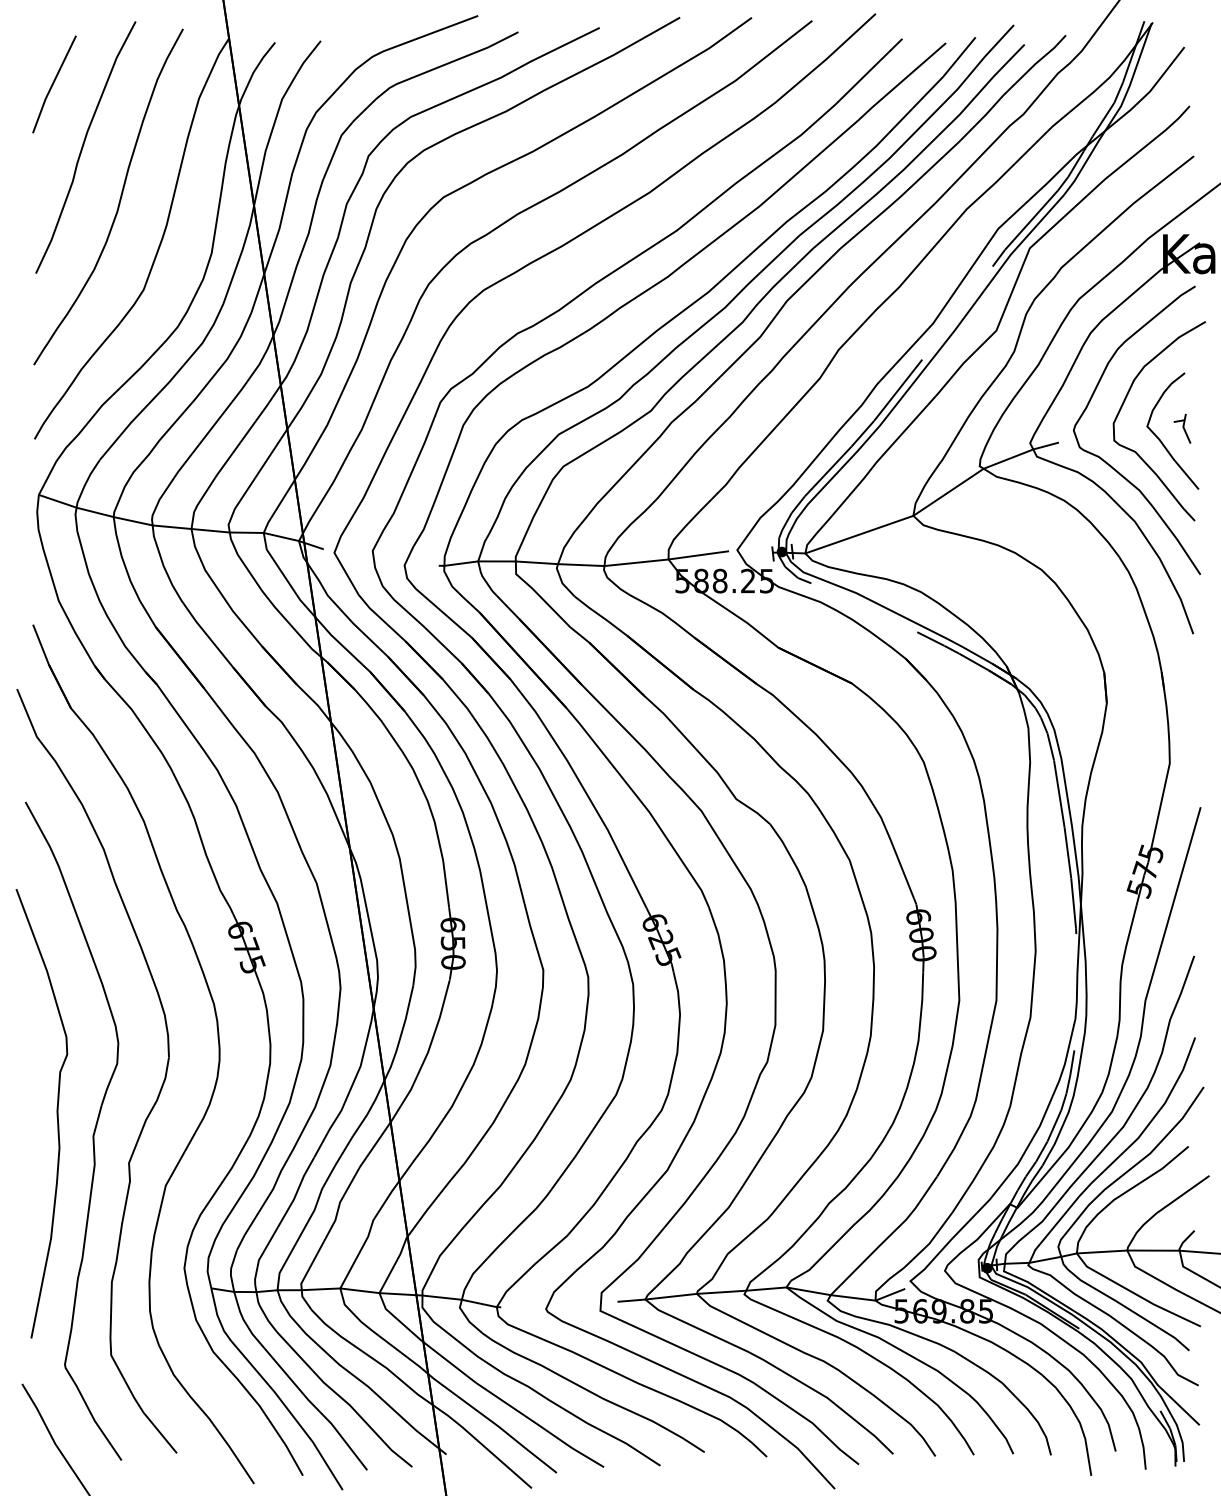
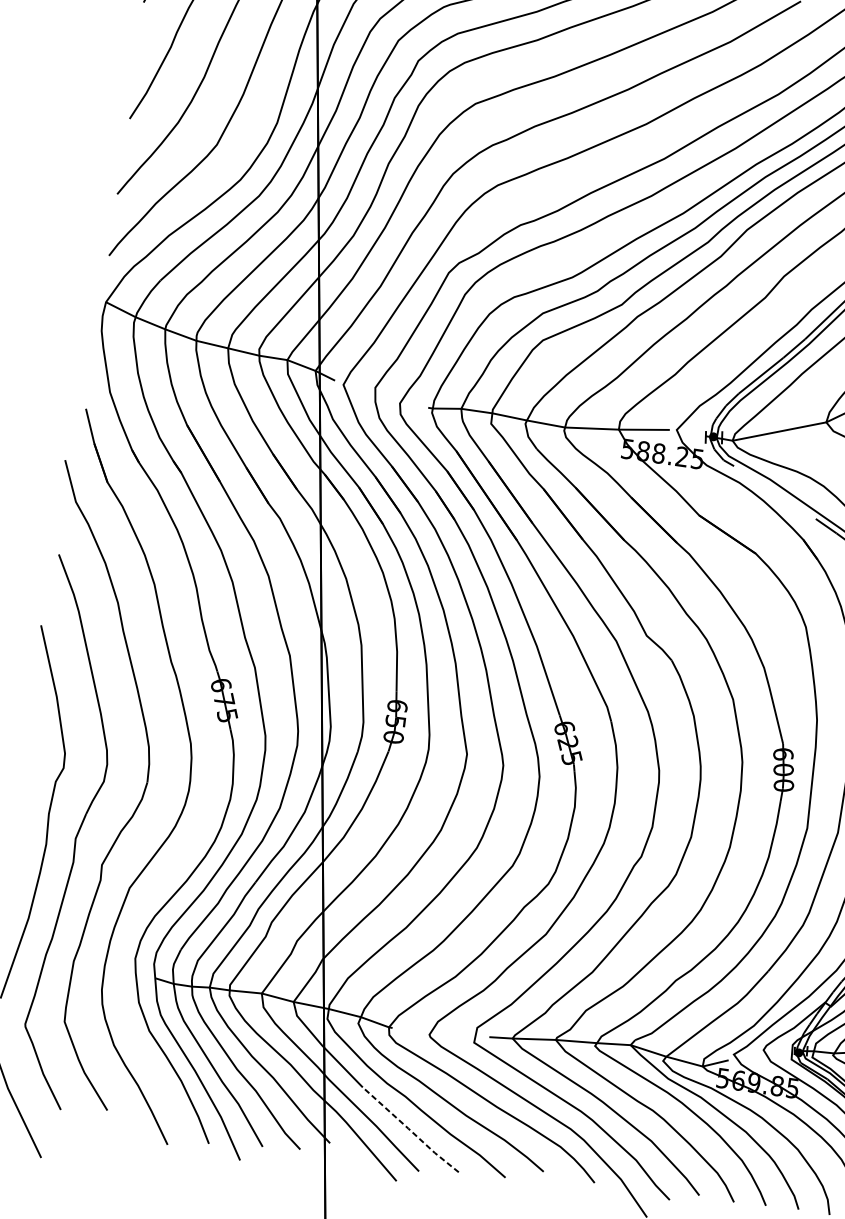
line: (539, 1425) -> (410, 1130), solid -> dashed

